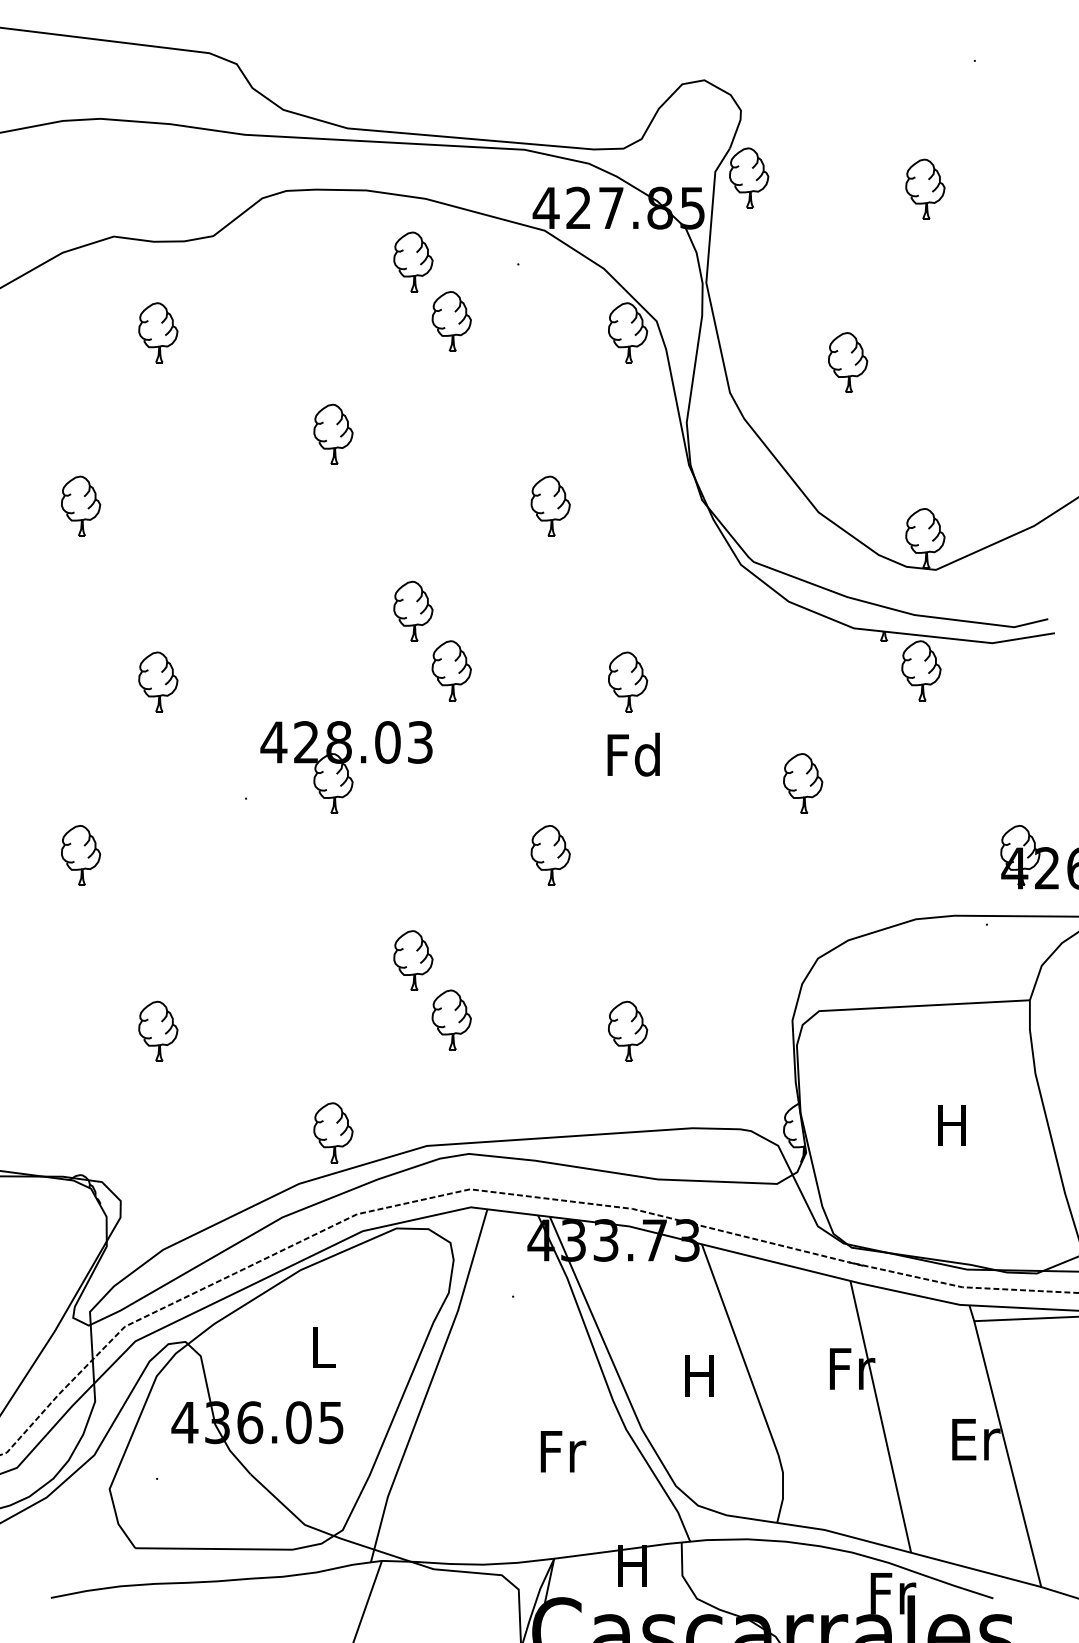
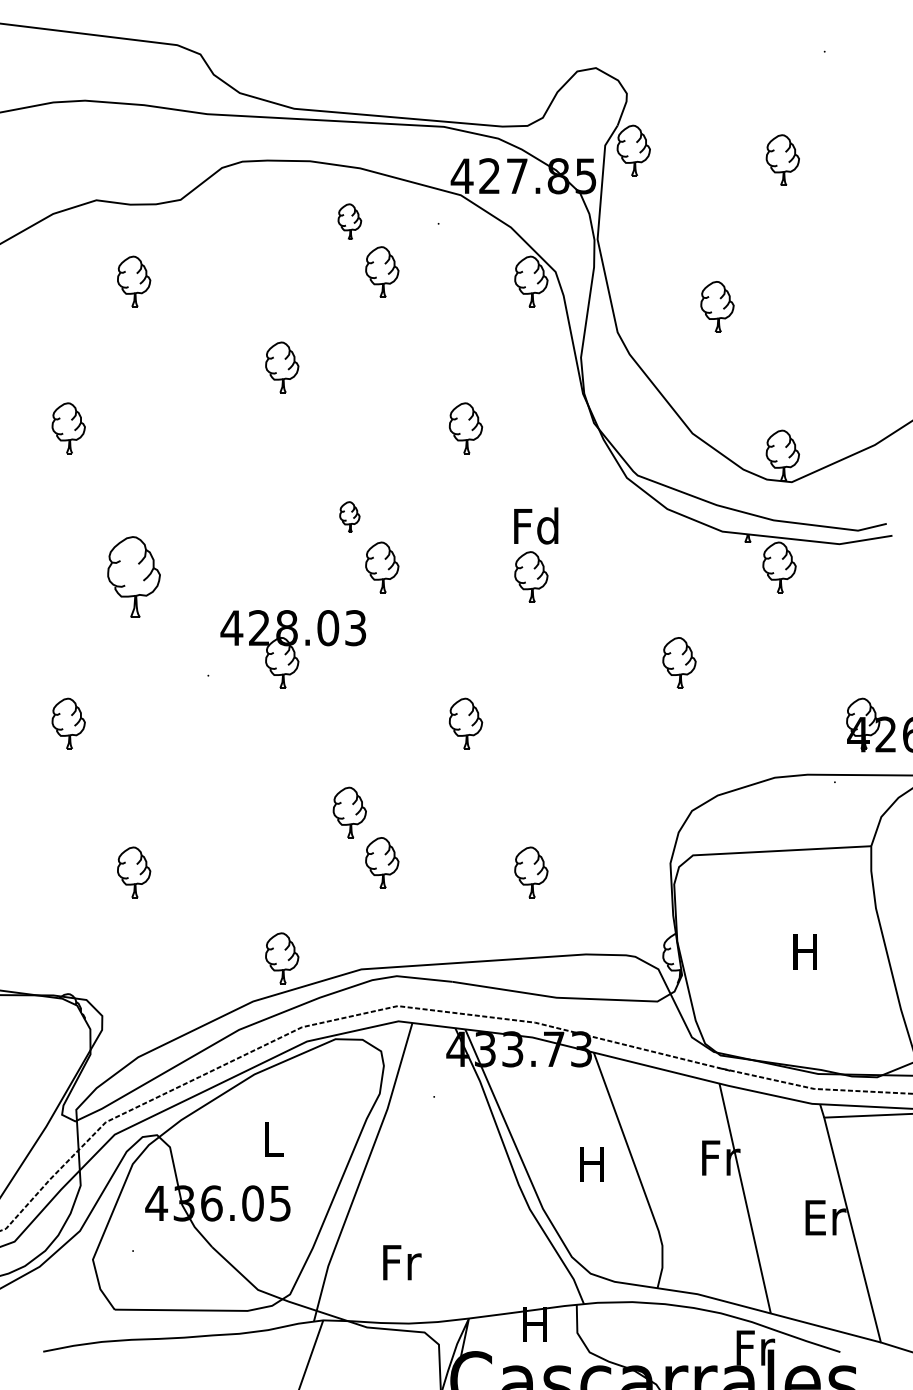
part: (413, 261) -> (349, 221), size x0.7
part: (413, 610) -> (349, 516), size x0.6
part: (158, 681) -> (134, 576), size x1.6
text: (633, 754) -> (536, 525), moved
text: (563, 1451) -> (402, 1262), moved

